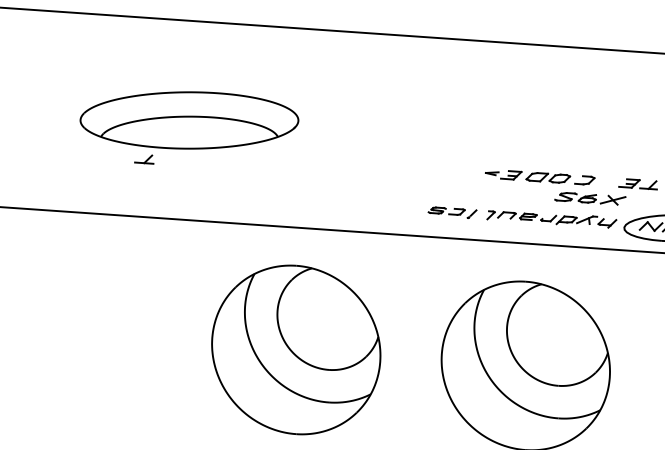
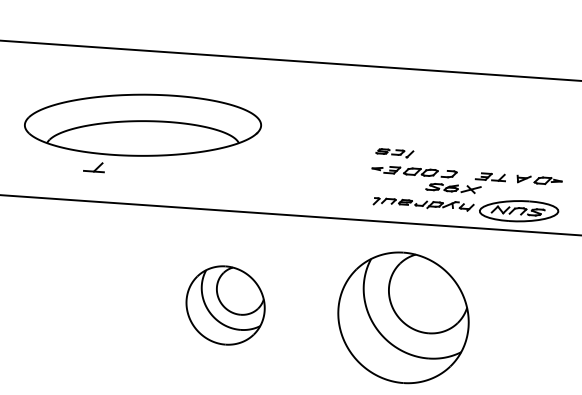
part: (188, 127) -> (142, 133), size x1.4
part: (452, 213) -> (394, 153), moved
part: (295, 349) -> (225, 305), size x0.6

